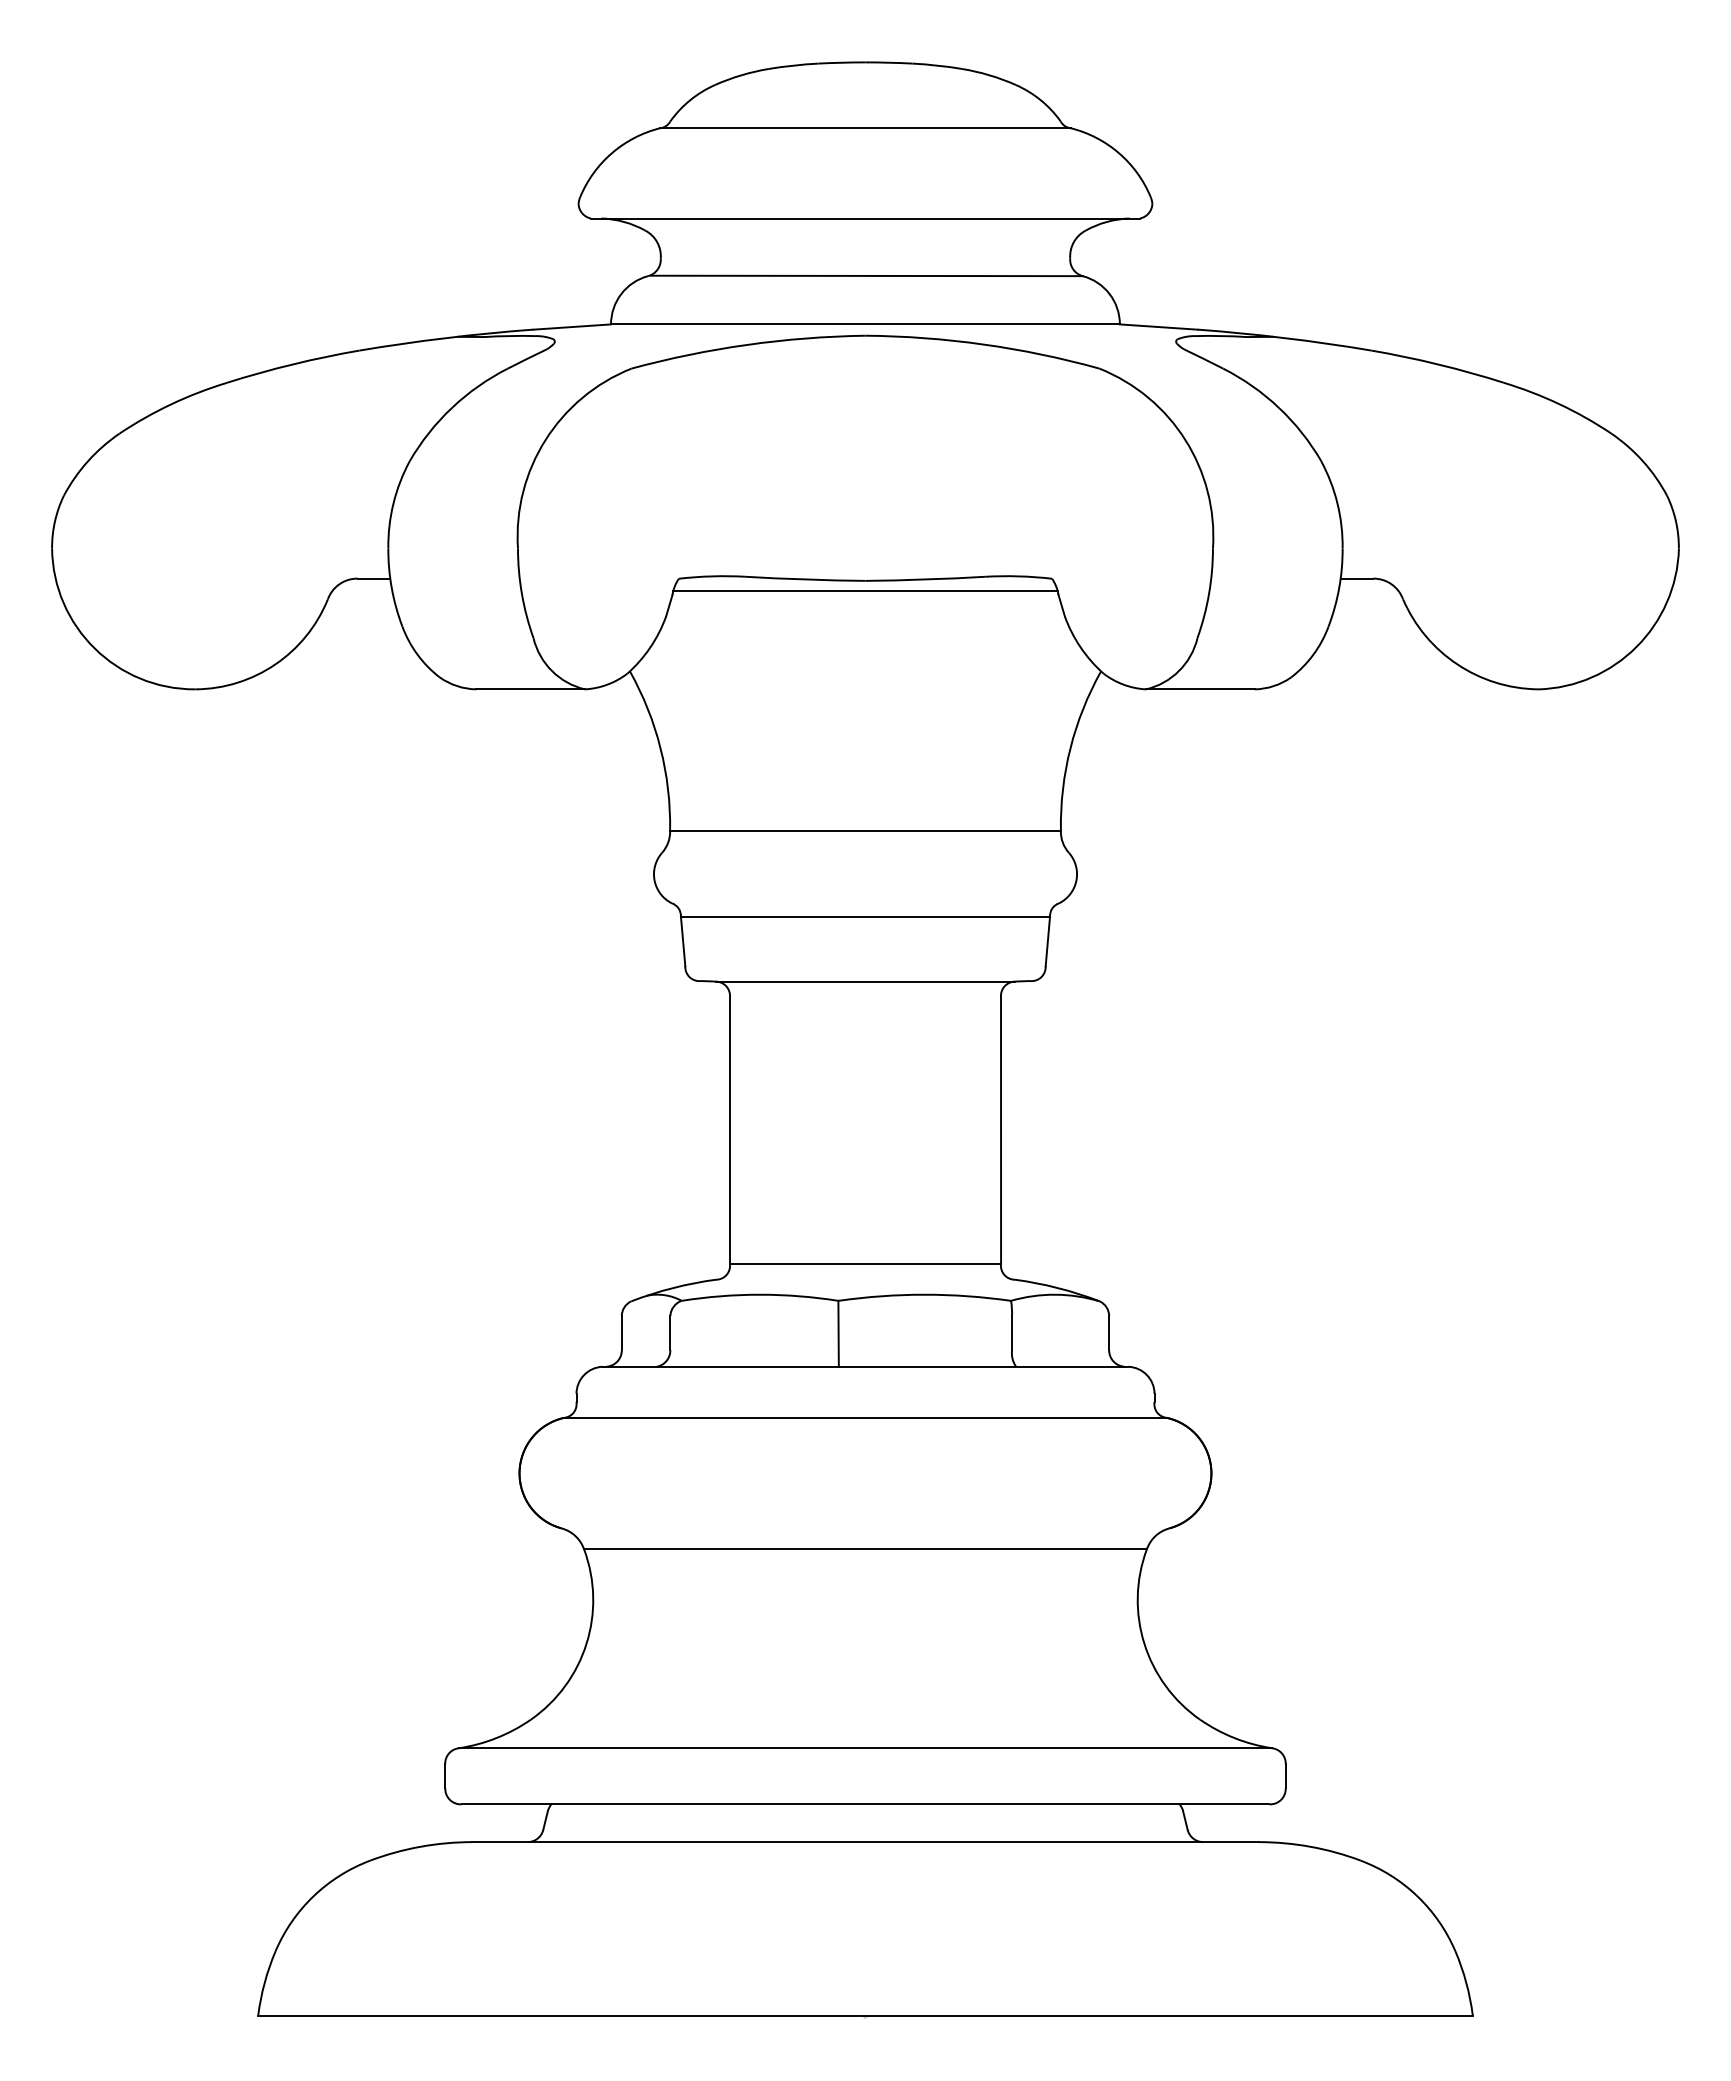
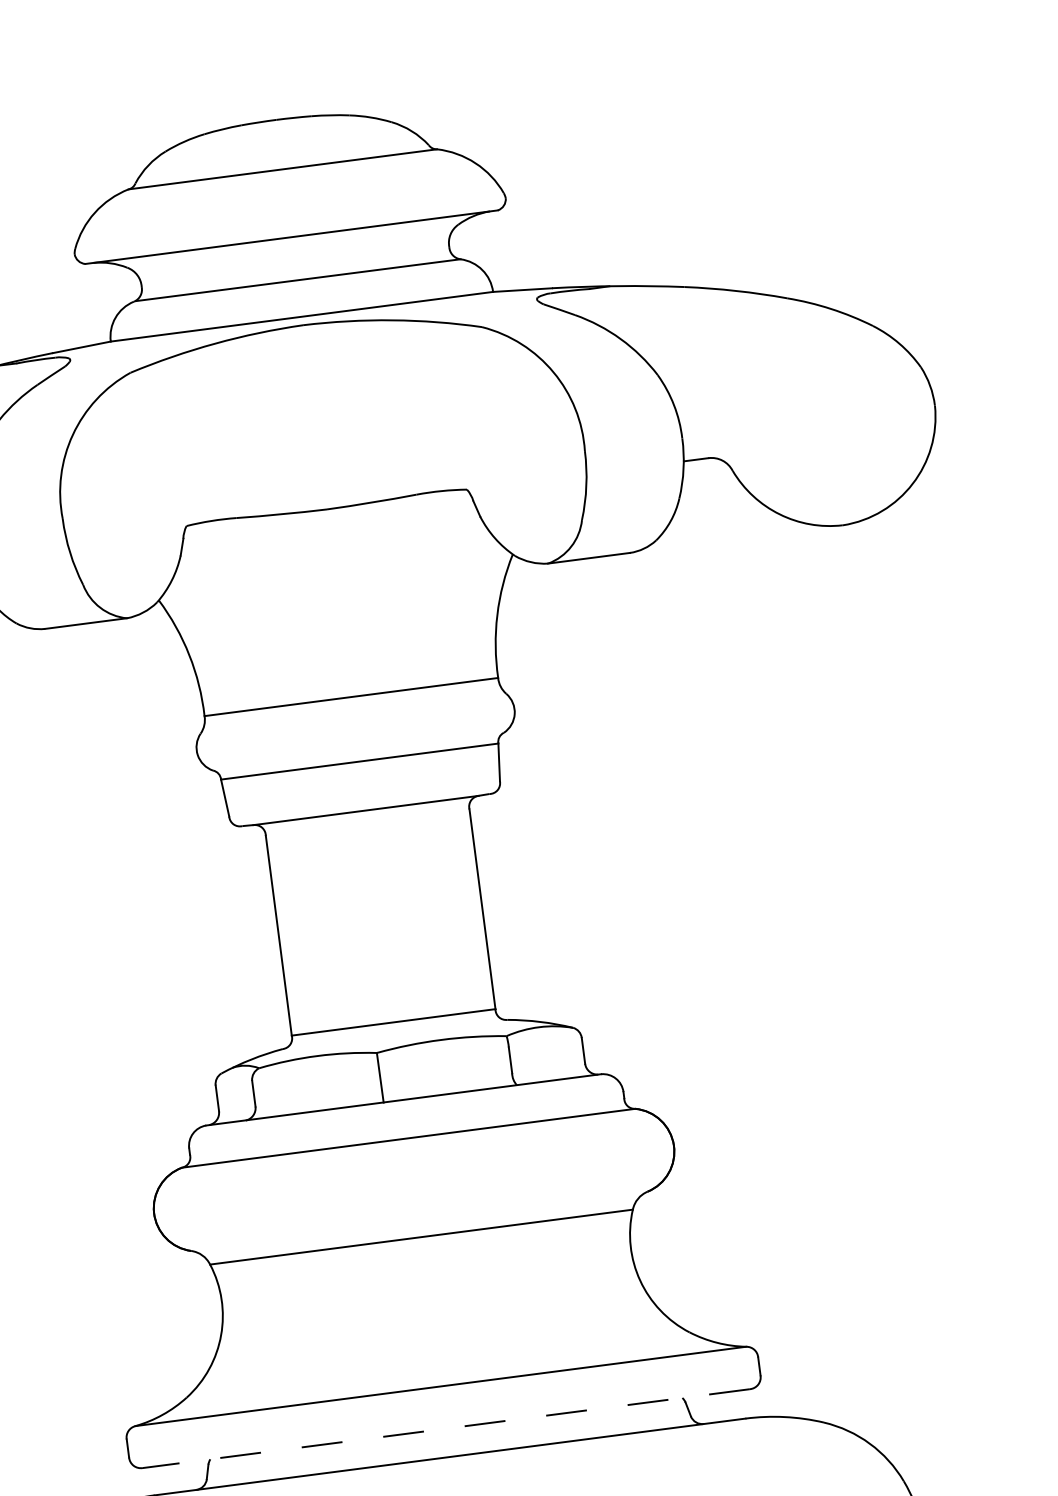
line: (865, 591) -> (328, 517), removed
line: (865, 1804) -> (446, 1428), solid -> dashed

